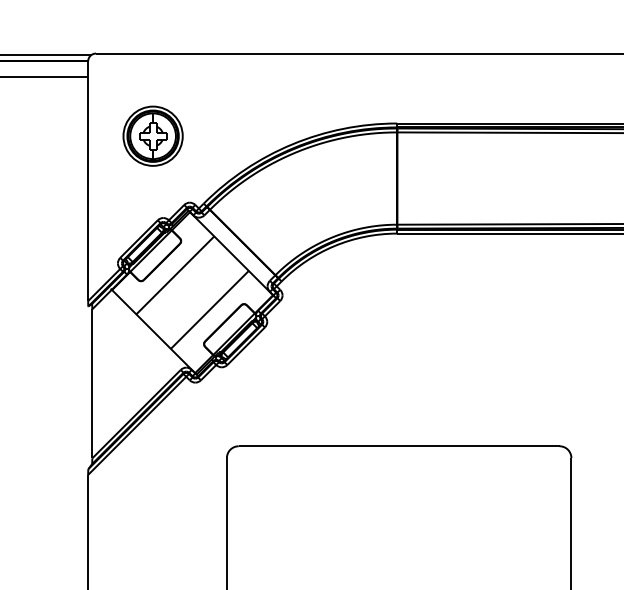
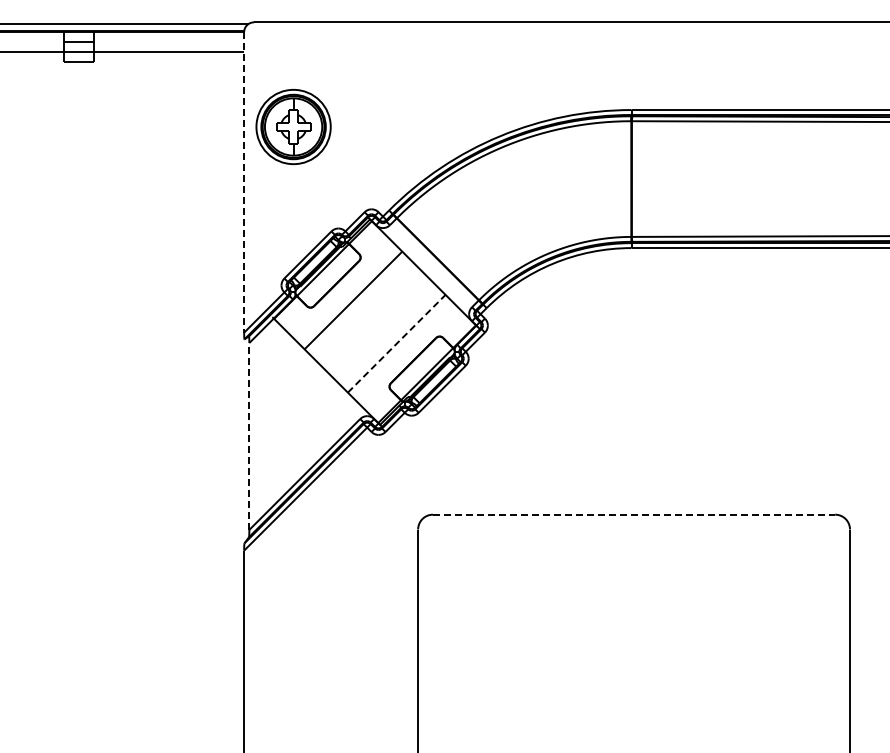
part: (153, 136) -> (293, 127), moved
line: (88, 181) -> (244, 182), solid -> dashed
line: (210, 309) -> (397, 343), solid -> dashed
line: (92, 383) -> (249, 435), solid -> dashed
line: (399, 446) -> (634, 514), solid -> dashed

